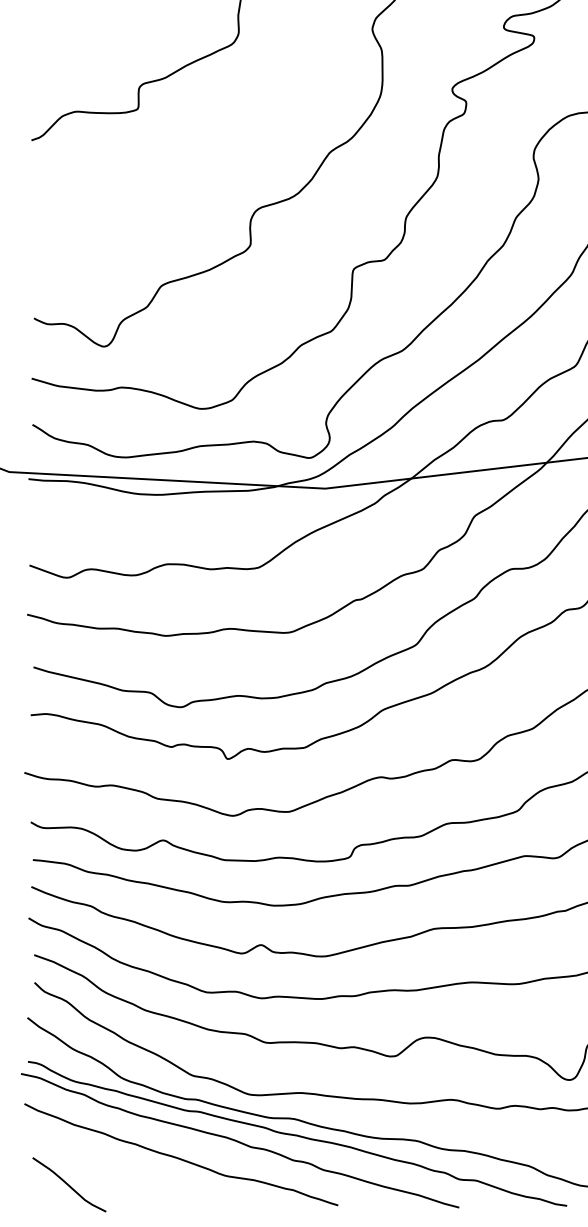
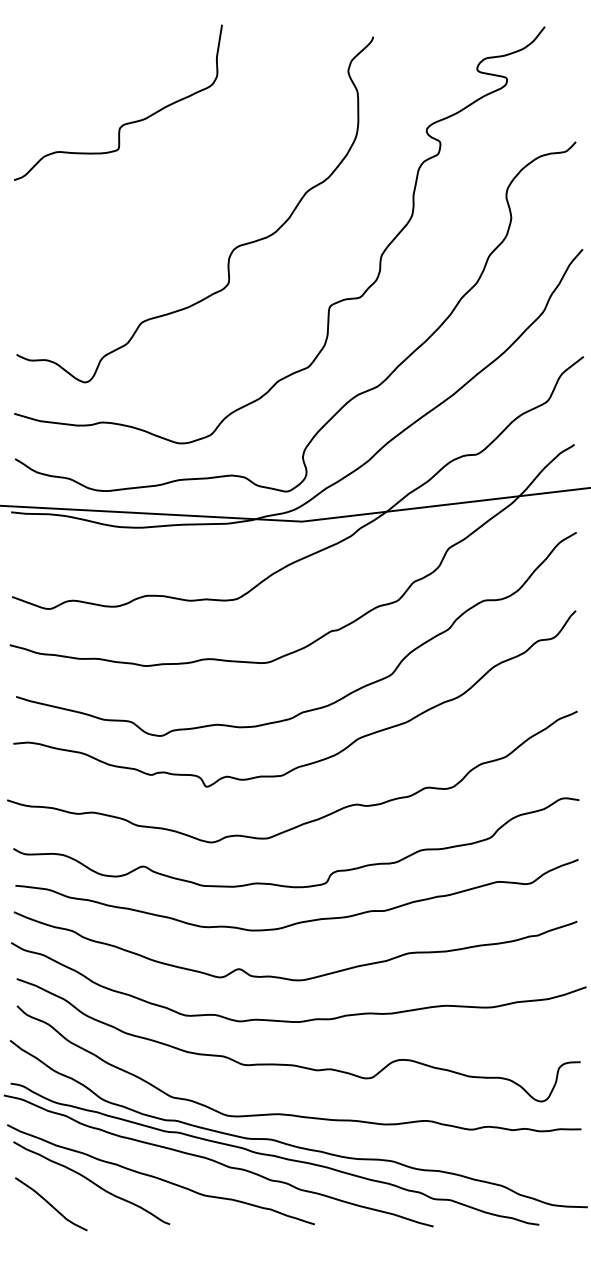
curve: (110, 1162) -> (91, 1182), added

